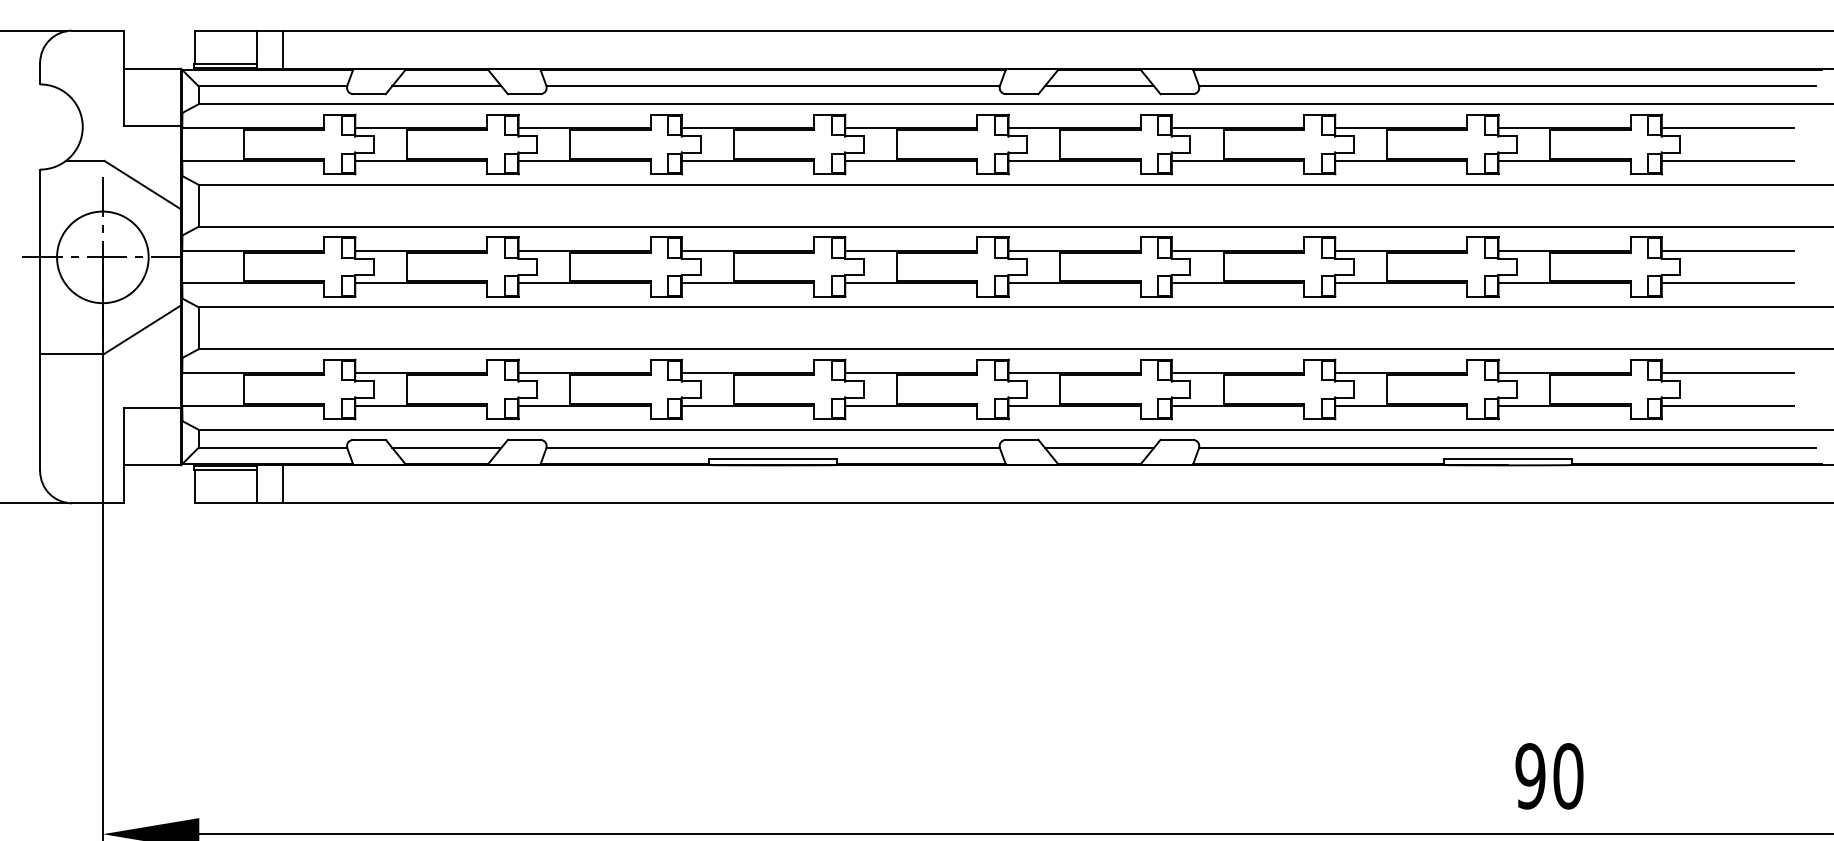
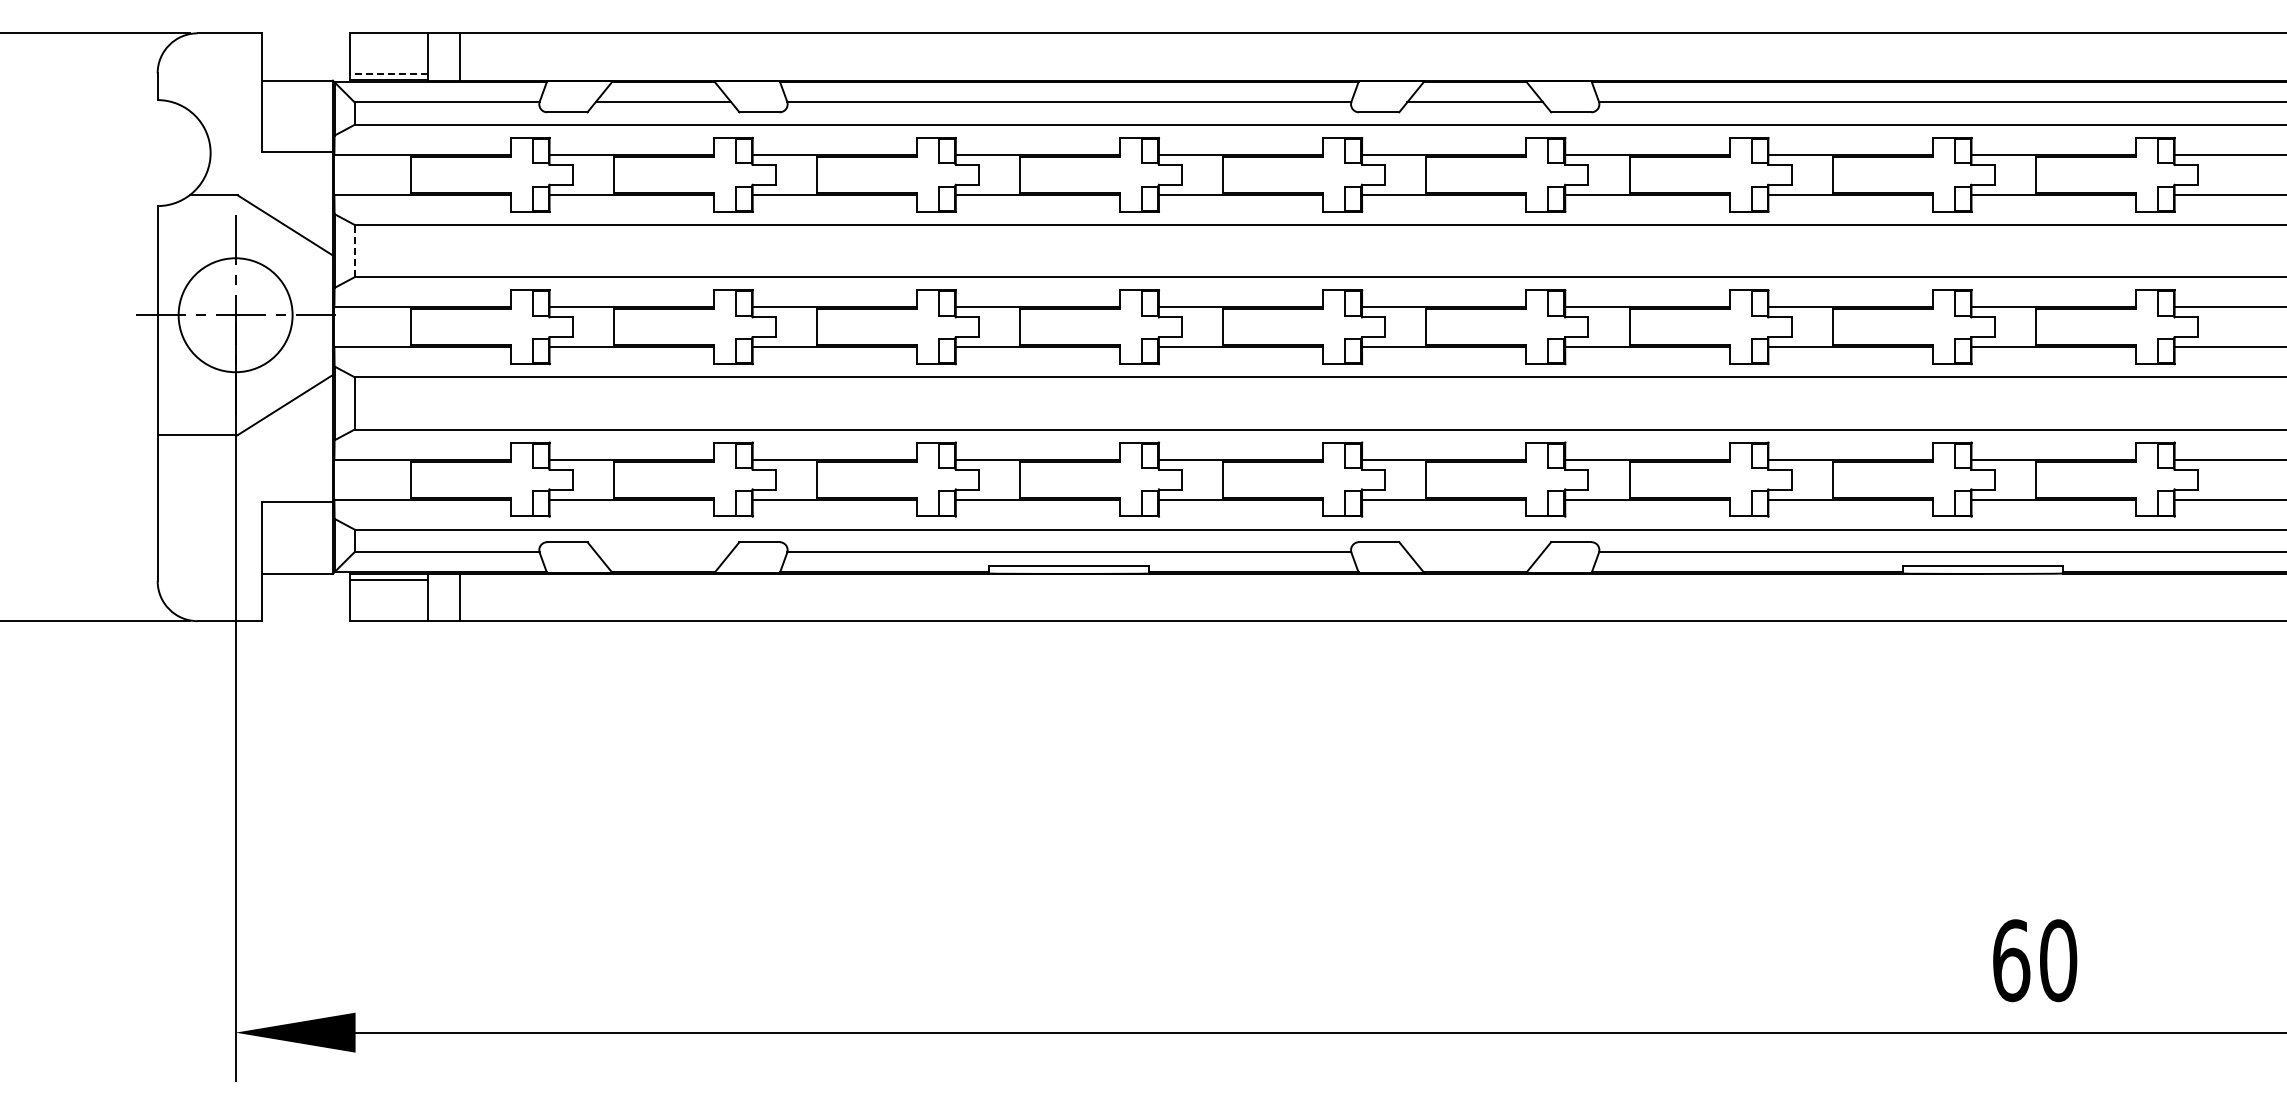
line: (225, 63) -> (388, 74), solid -> dashed
line: (198, 205) -> (354, 250), solid -> dashed
line: (446, 448) -> (663, 552), removed
line: (1099, 448) -> (1475, 552), removed
text: (1530, 776) -> (2011, 960), 90 -> 60

